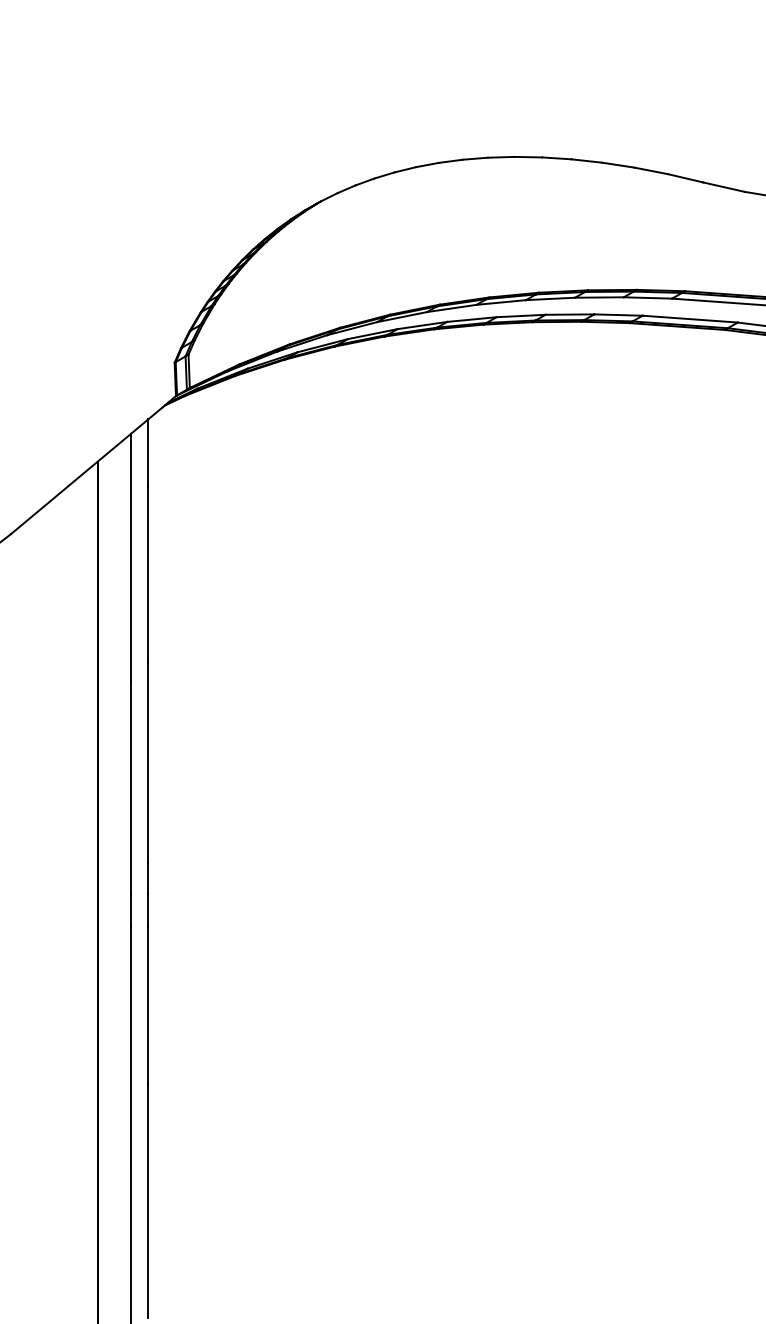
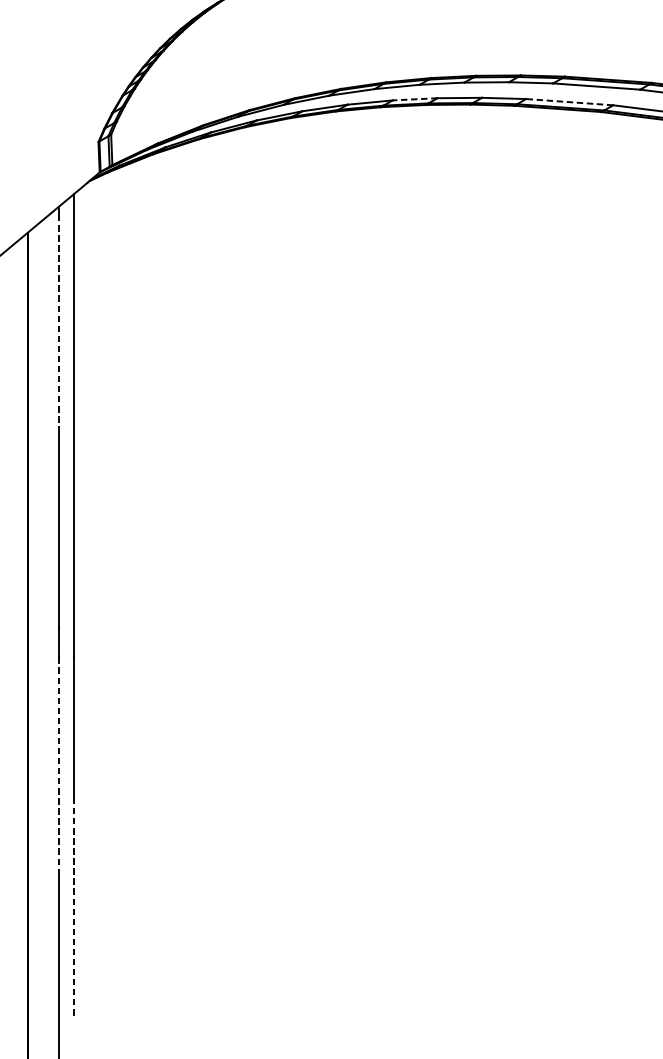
line: (521, 316) -> (415, 99), solid -> dashed
line: (690, 319) -> (570, 102), solid -> dashed
line: (131, 561) -> (59, 323), solid -> dashed
line: (131, 1043) -> (59, 764), solid -> dashed
line: (148, 1200) -> (74, 907), solid -> dashed

